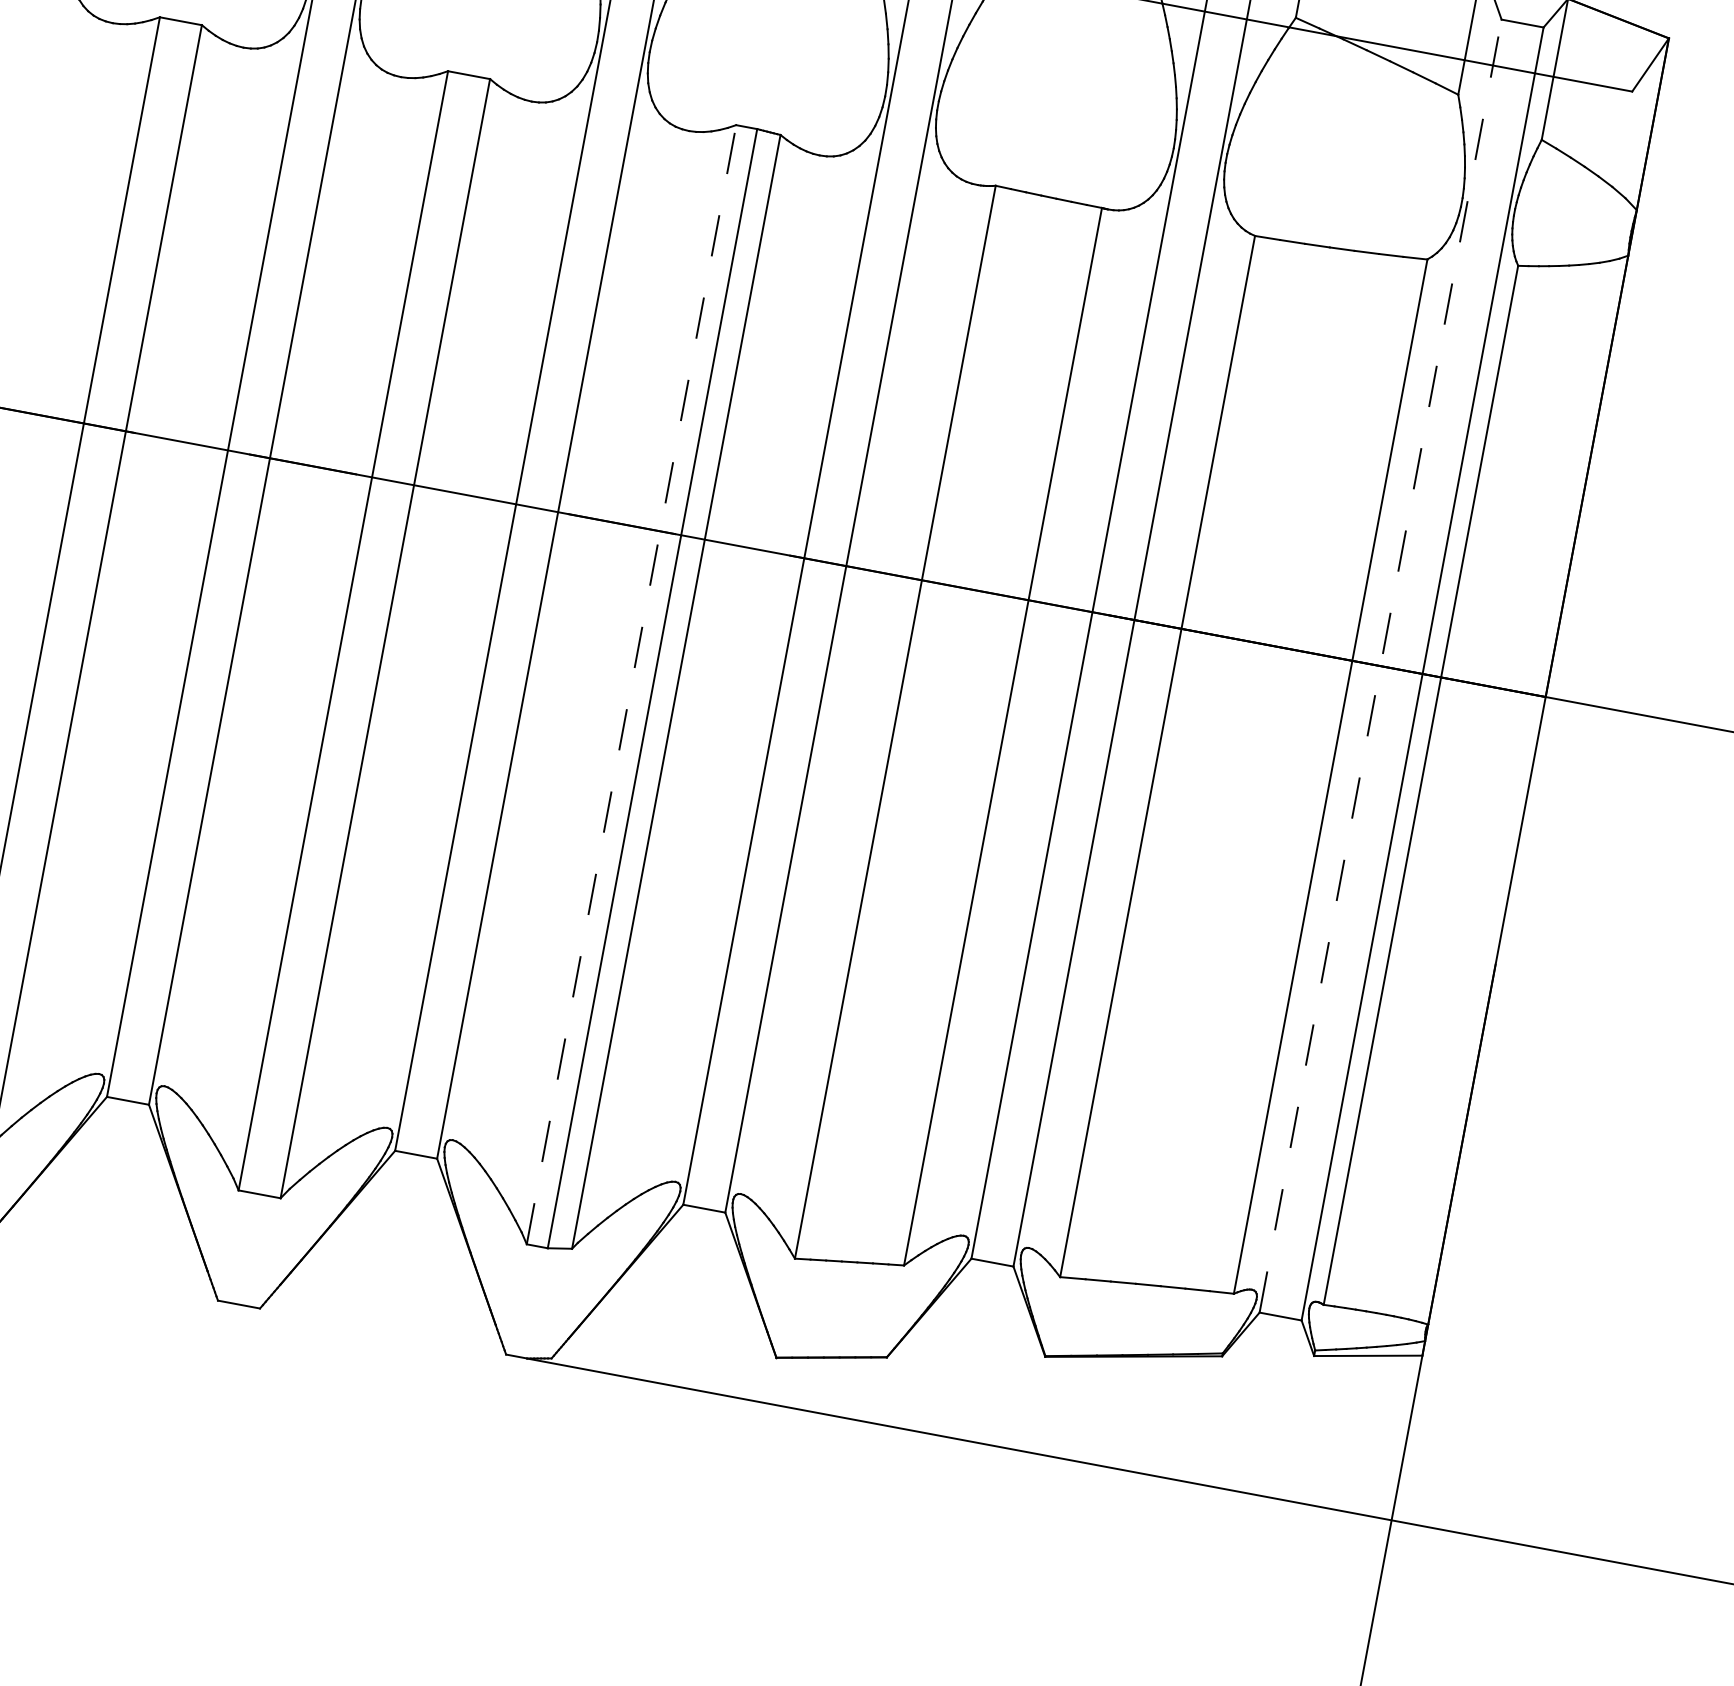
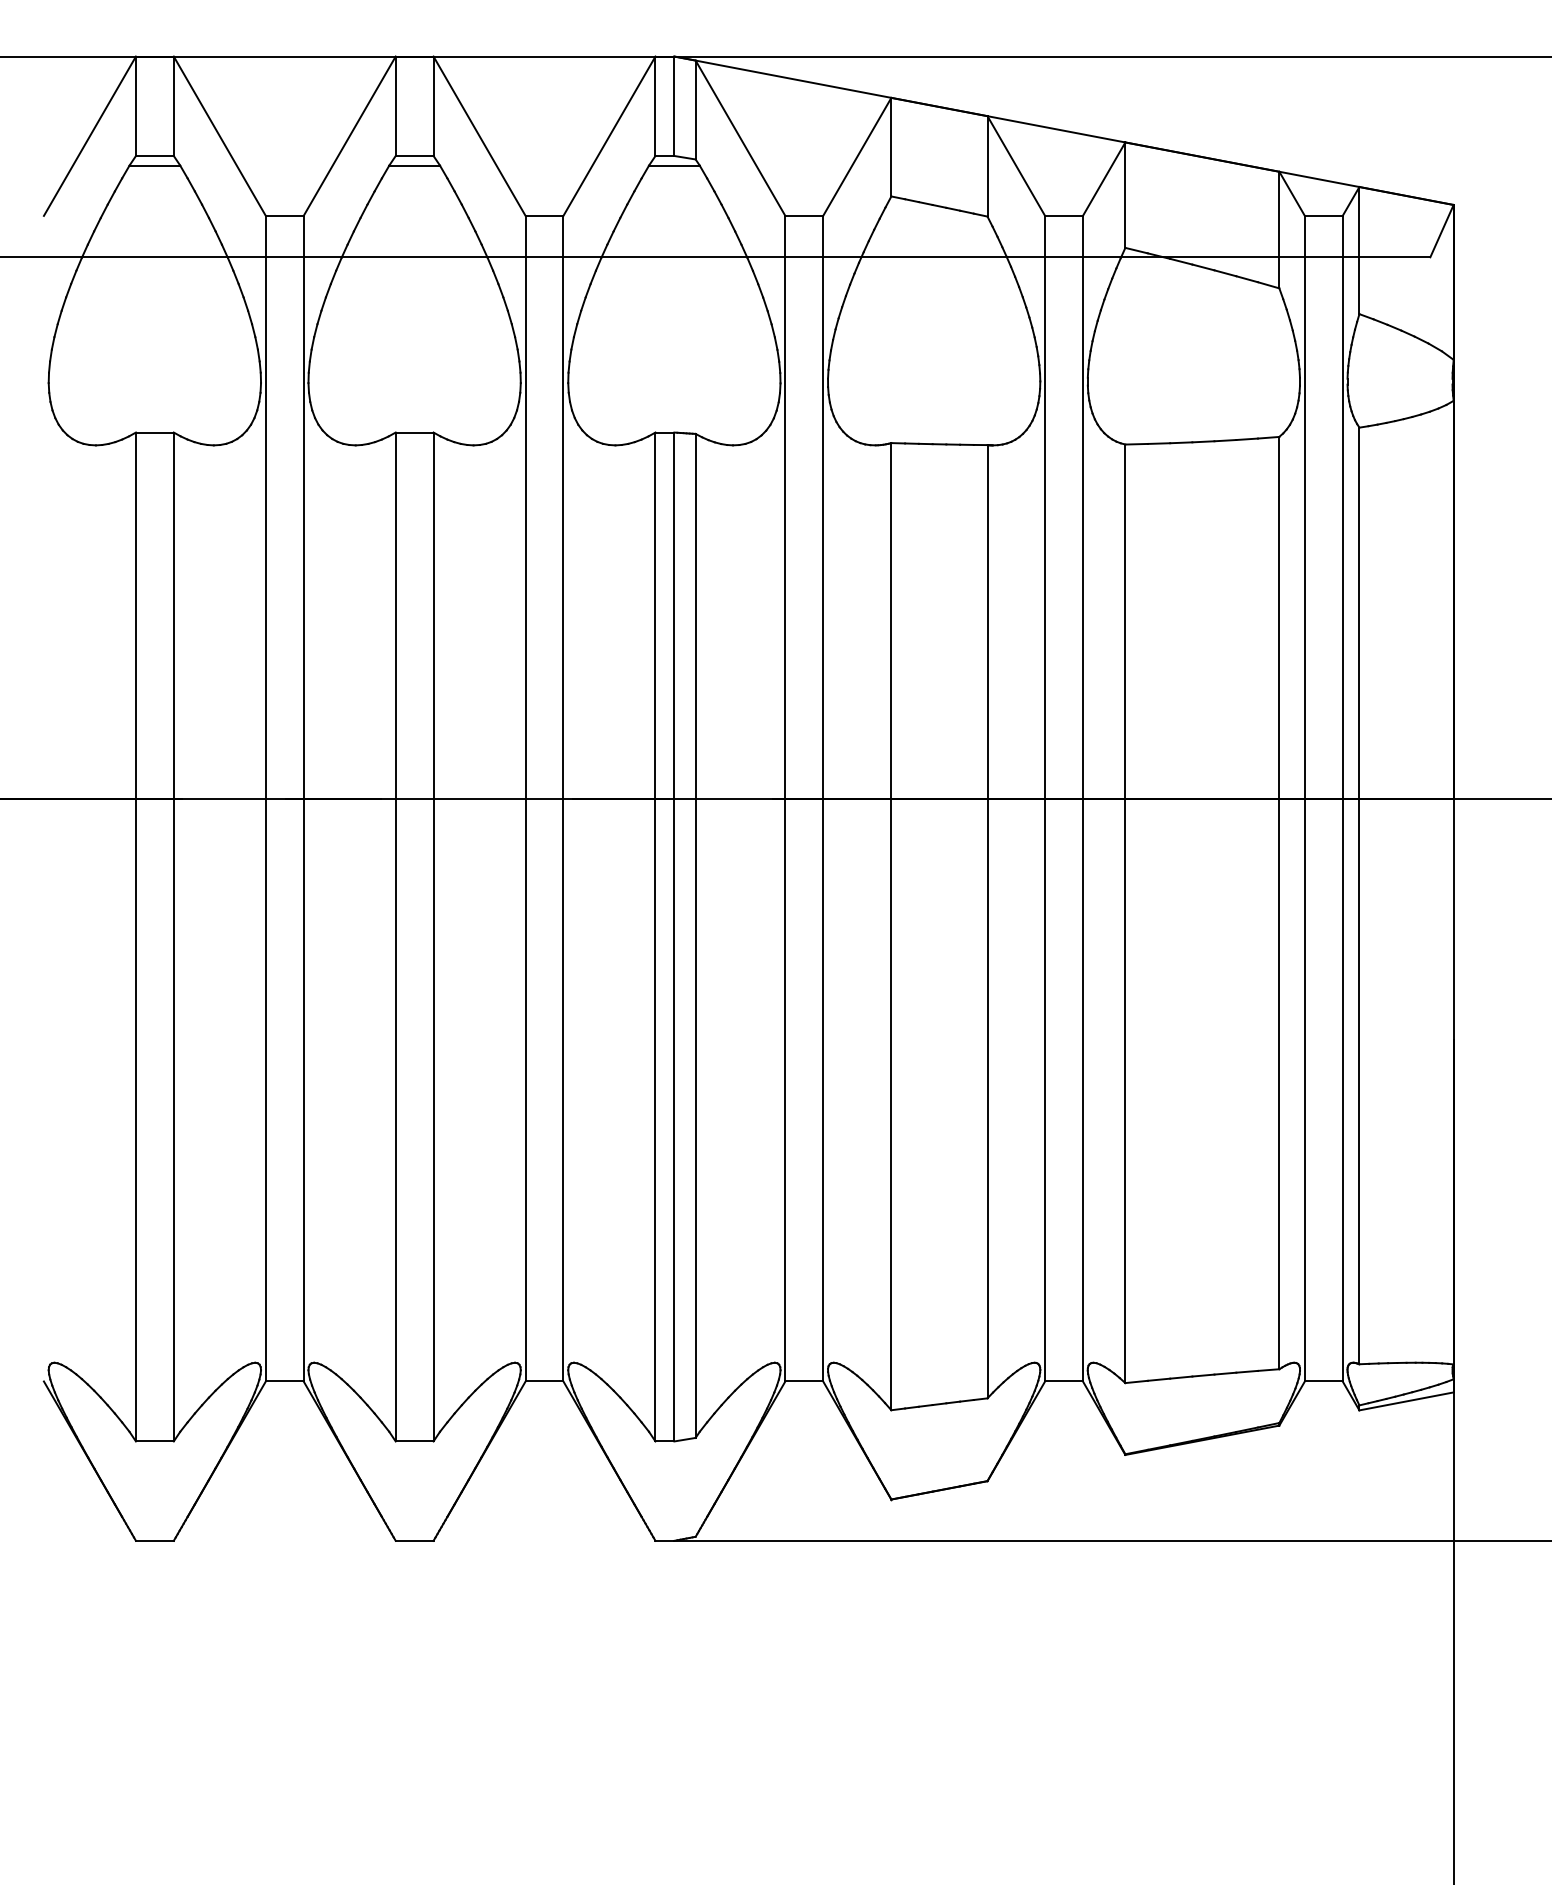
line: (1380, 665) -> (1304, 798), dashed -> solid
line: (631, 684) -> (655, 936), dashed -> solid

